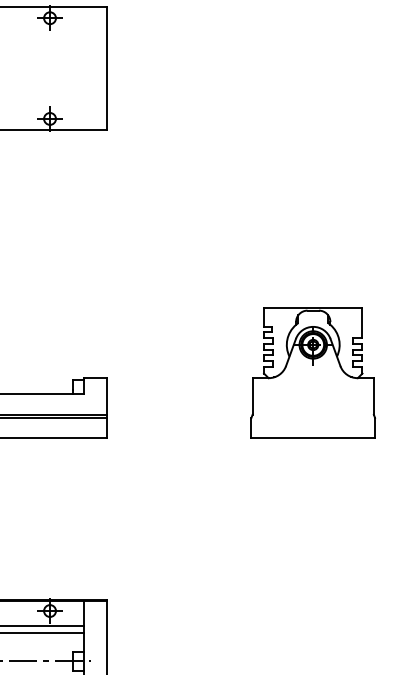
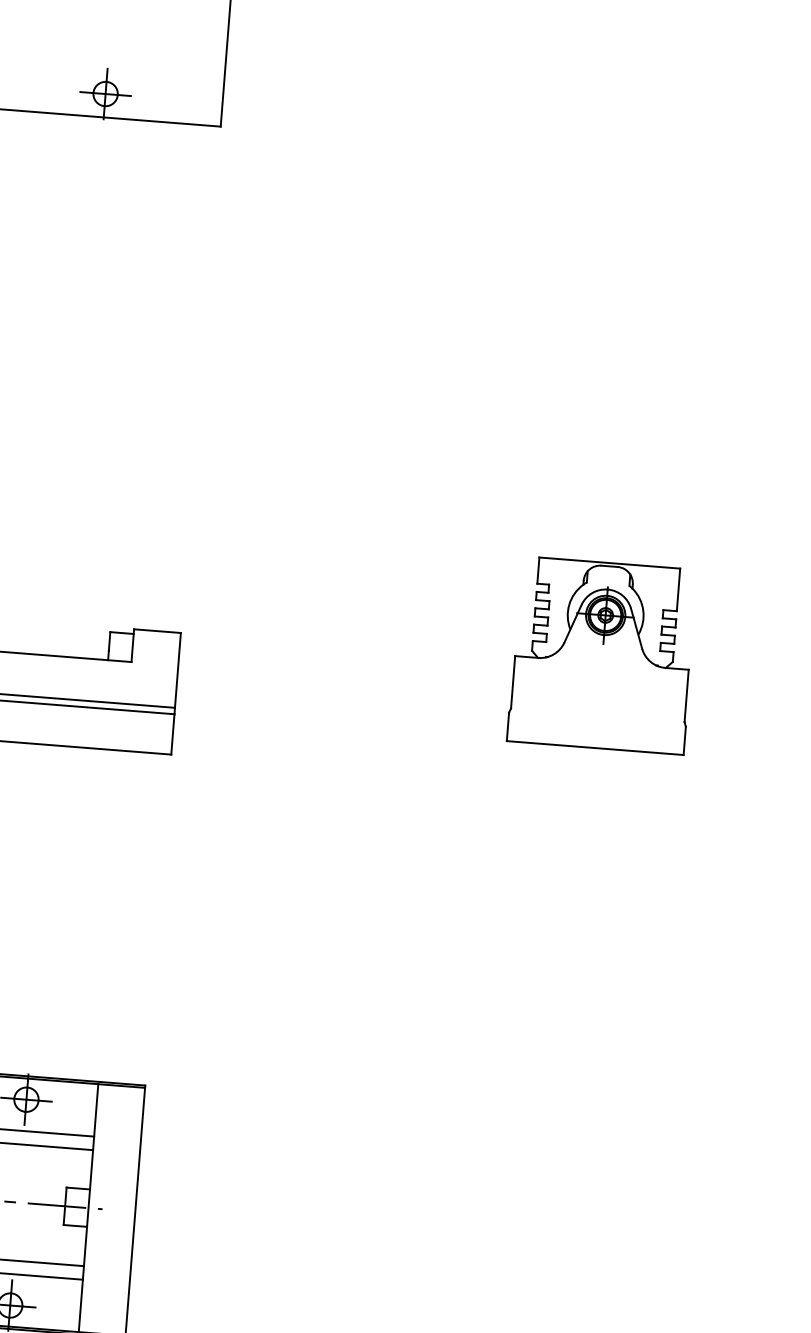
part: (312, 372) -> (601, 654), size x0.7

